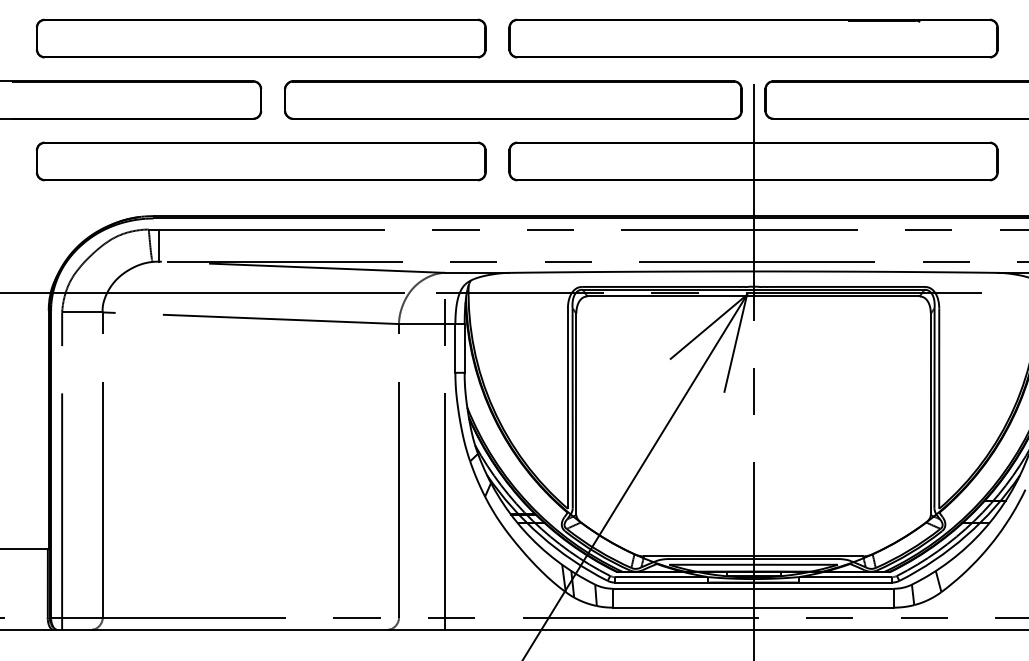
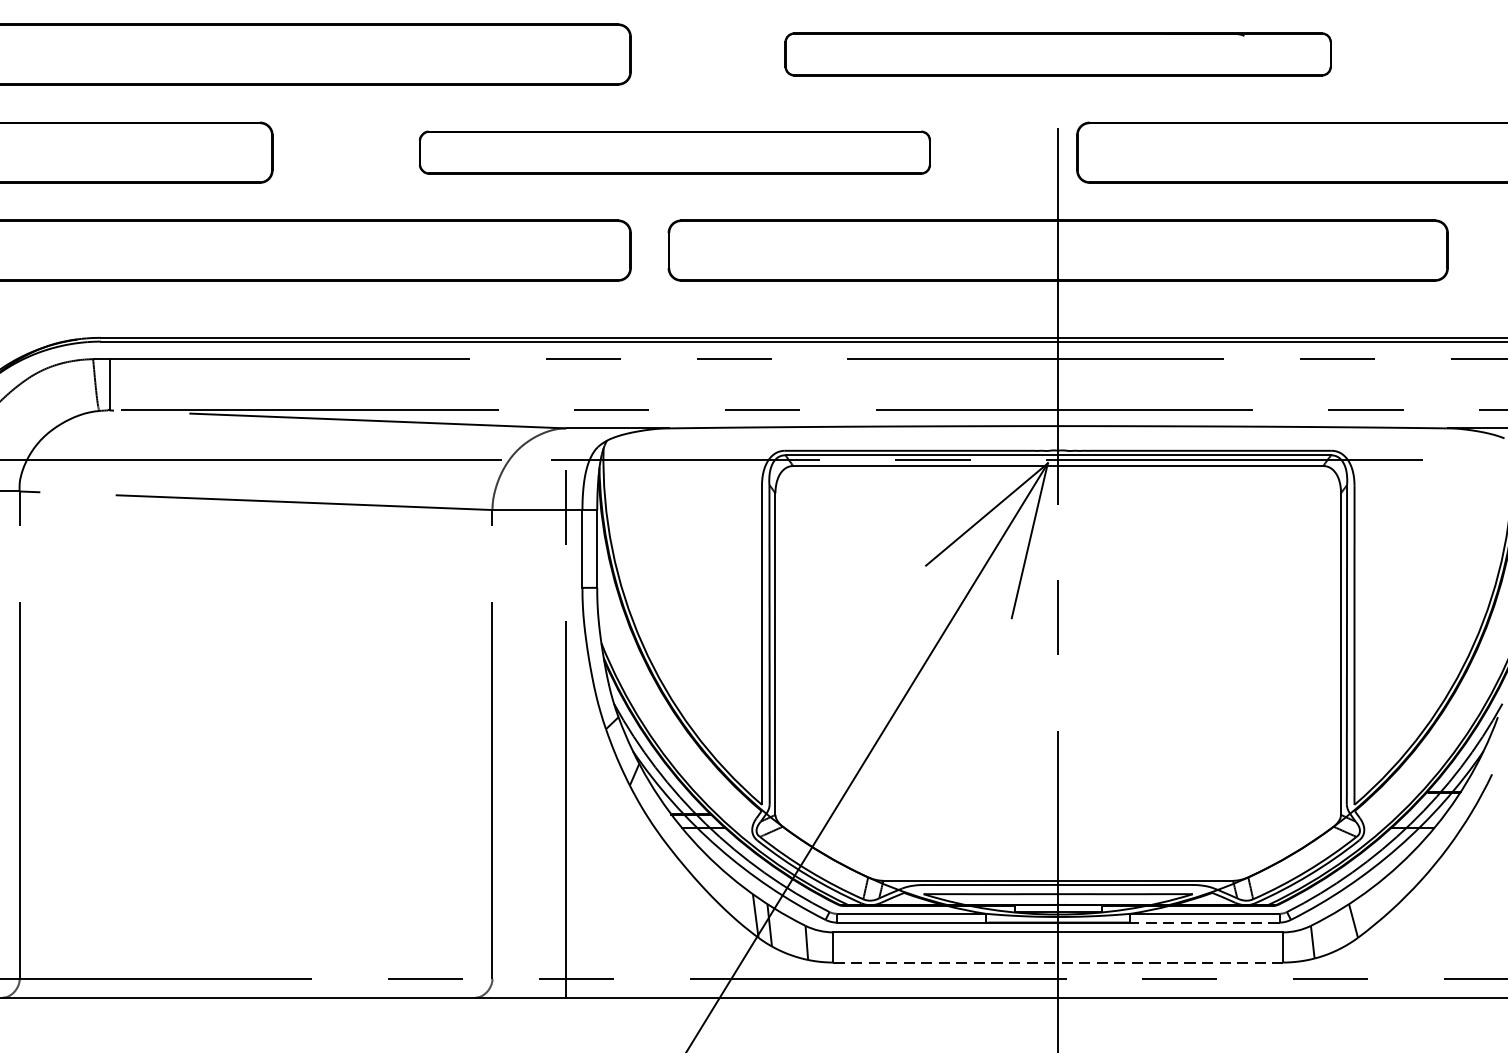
part: (753, 38) -> (1058, 54), size x0.7
part: (513, 99) -> (675, 151), size x0.7
line: (845, 582) -> (1204, 922), solid -> dashed
line: (753, 607) -> (1058, 962), solid -> dashed

